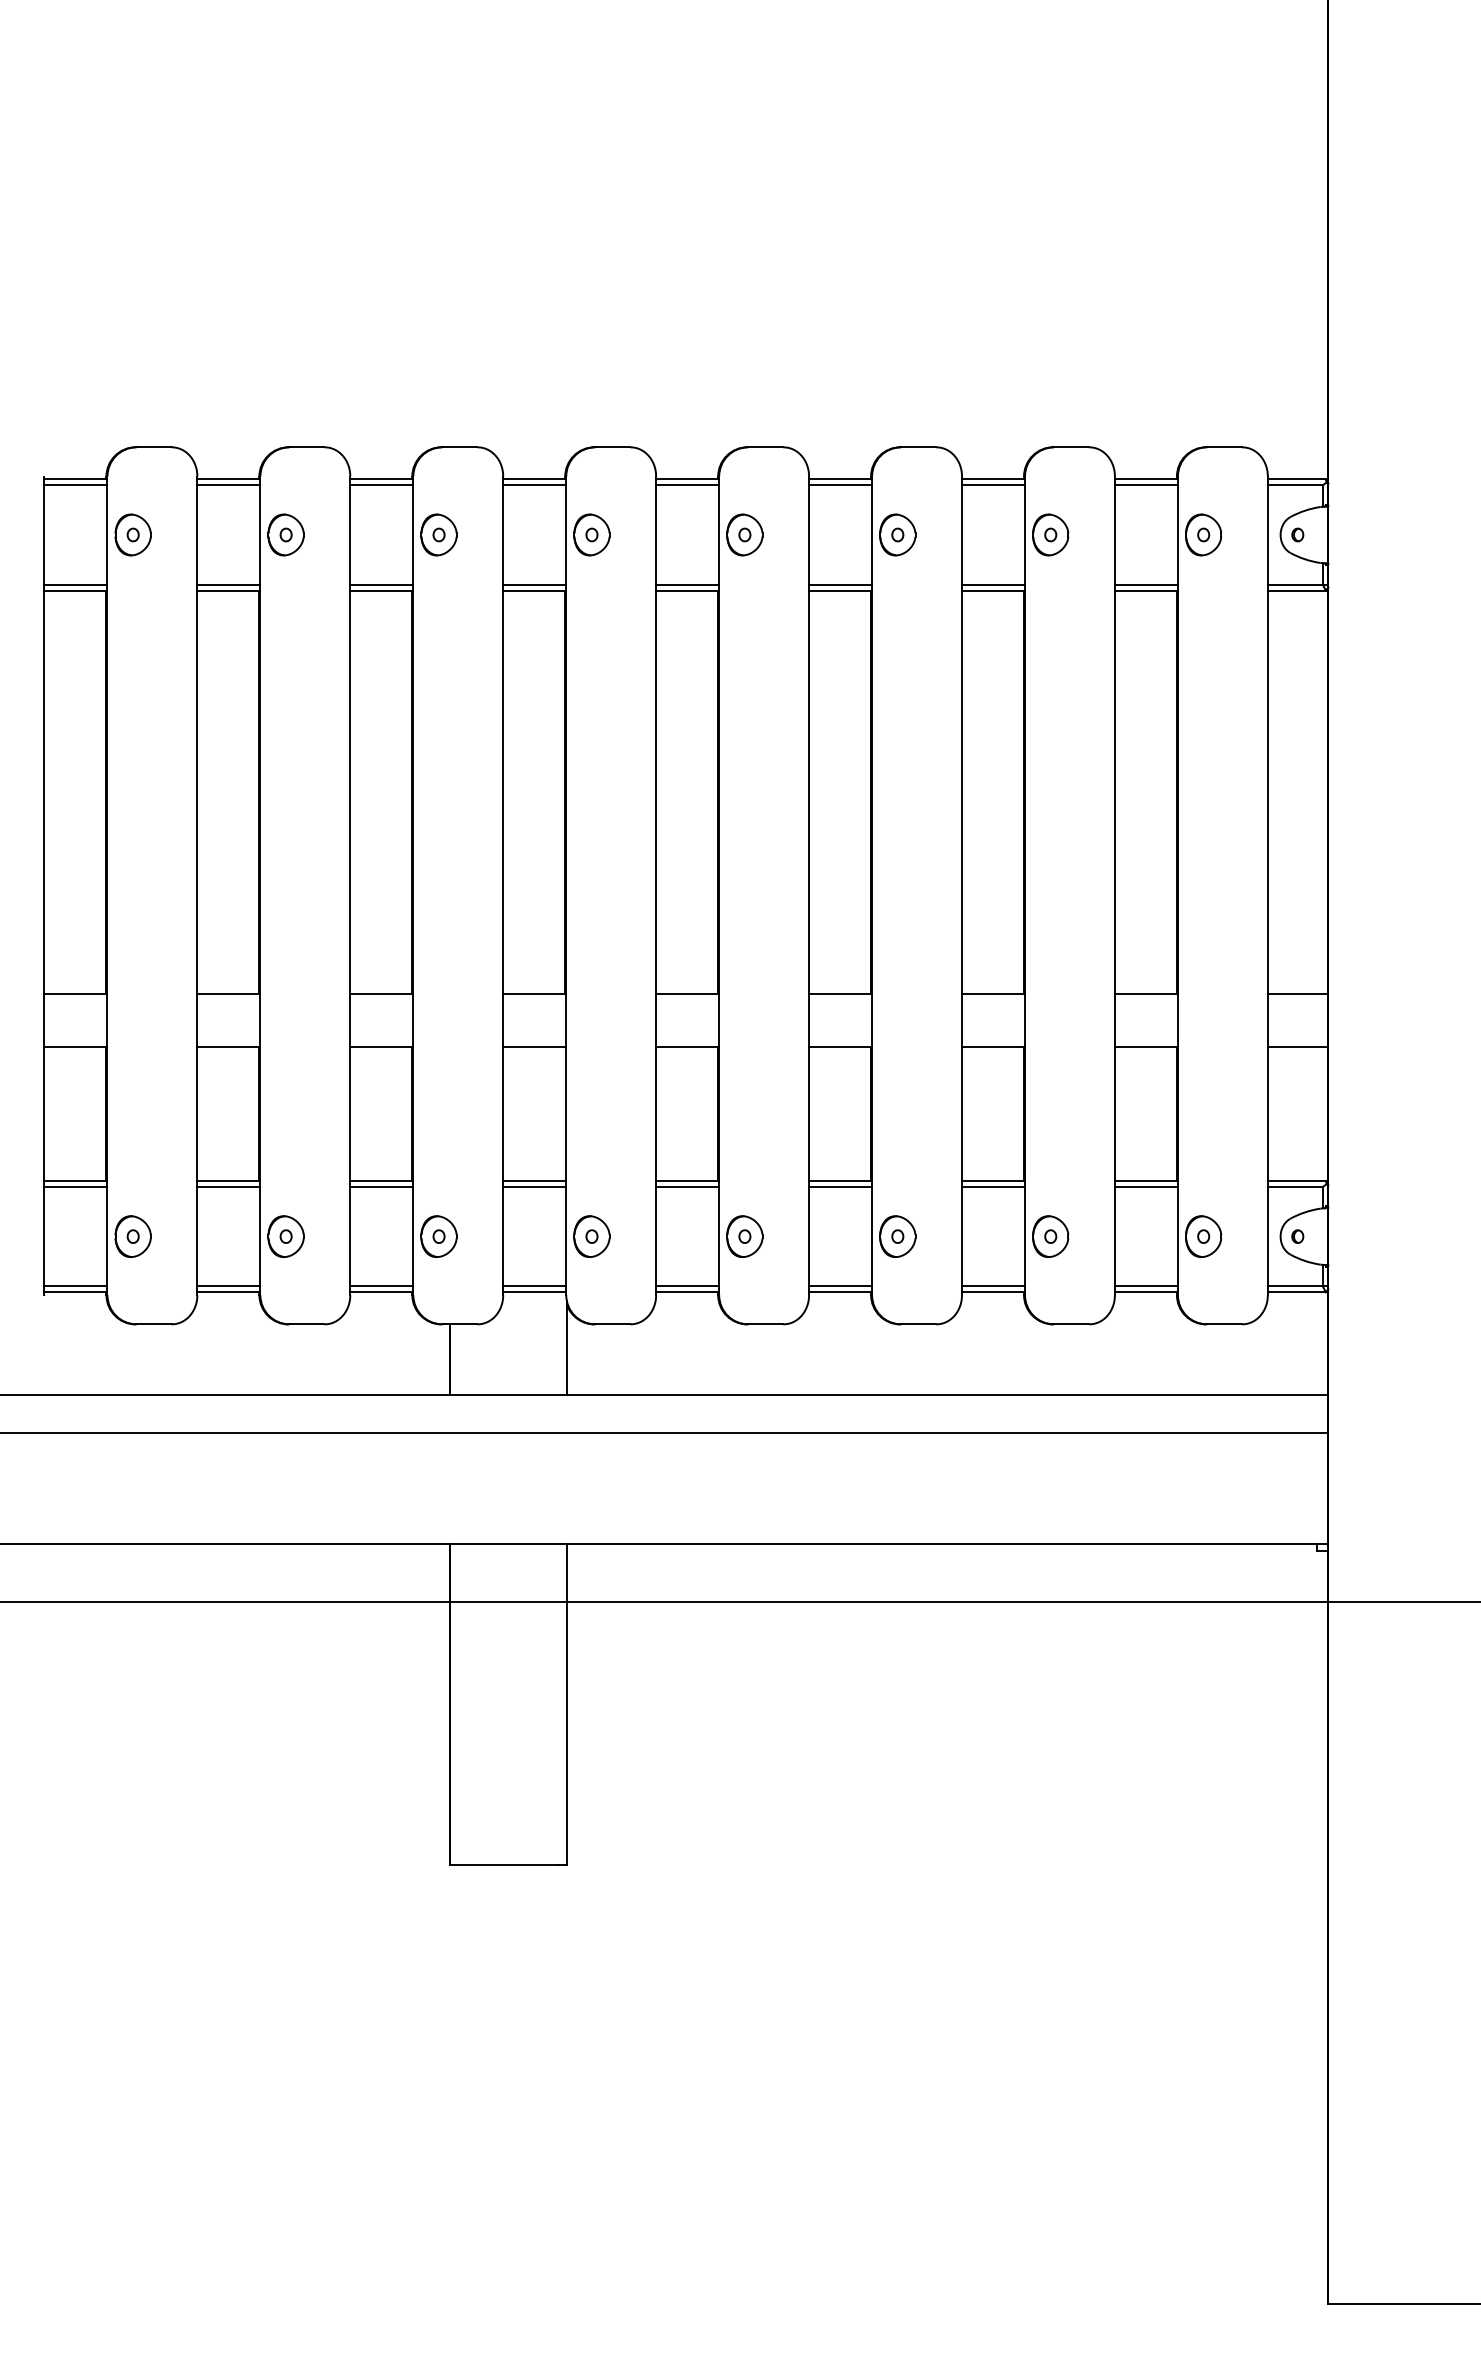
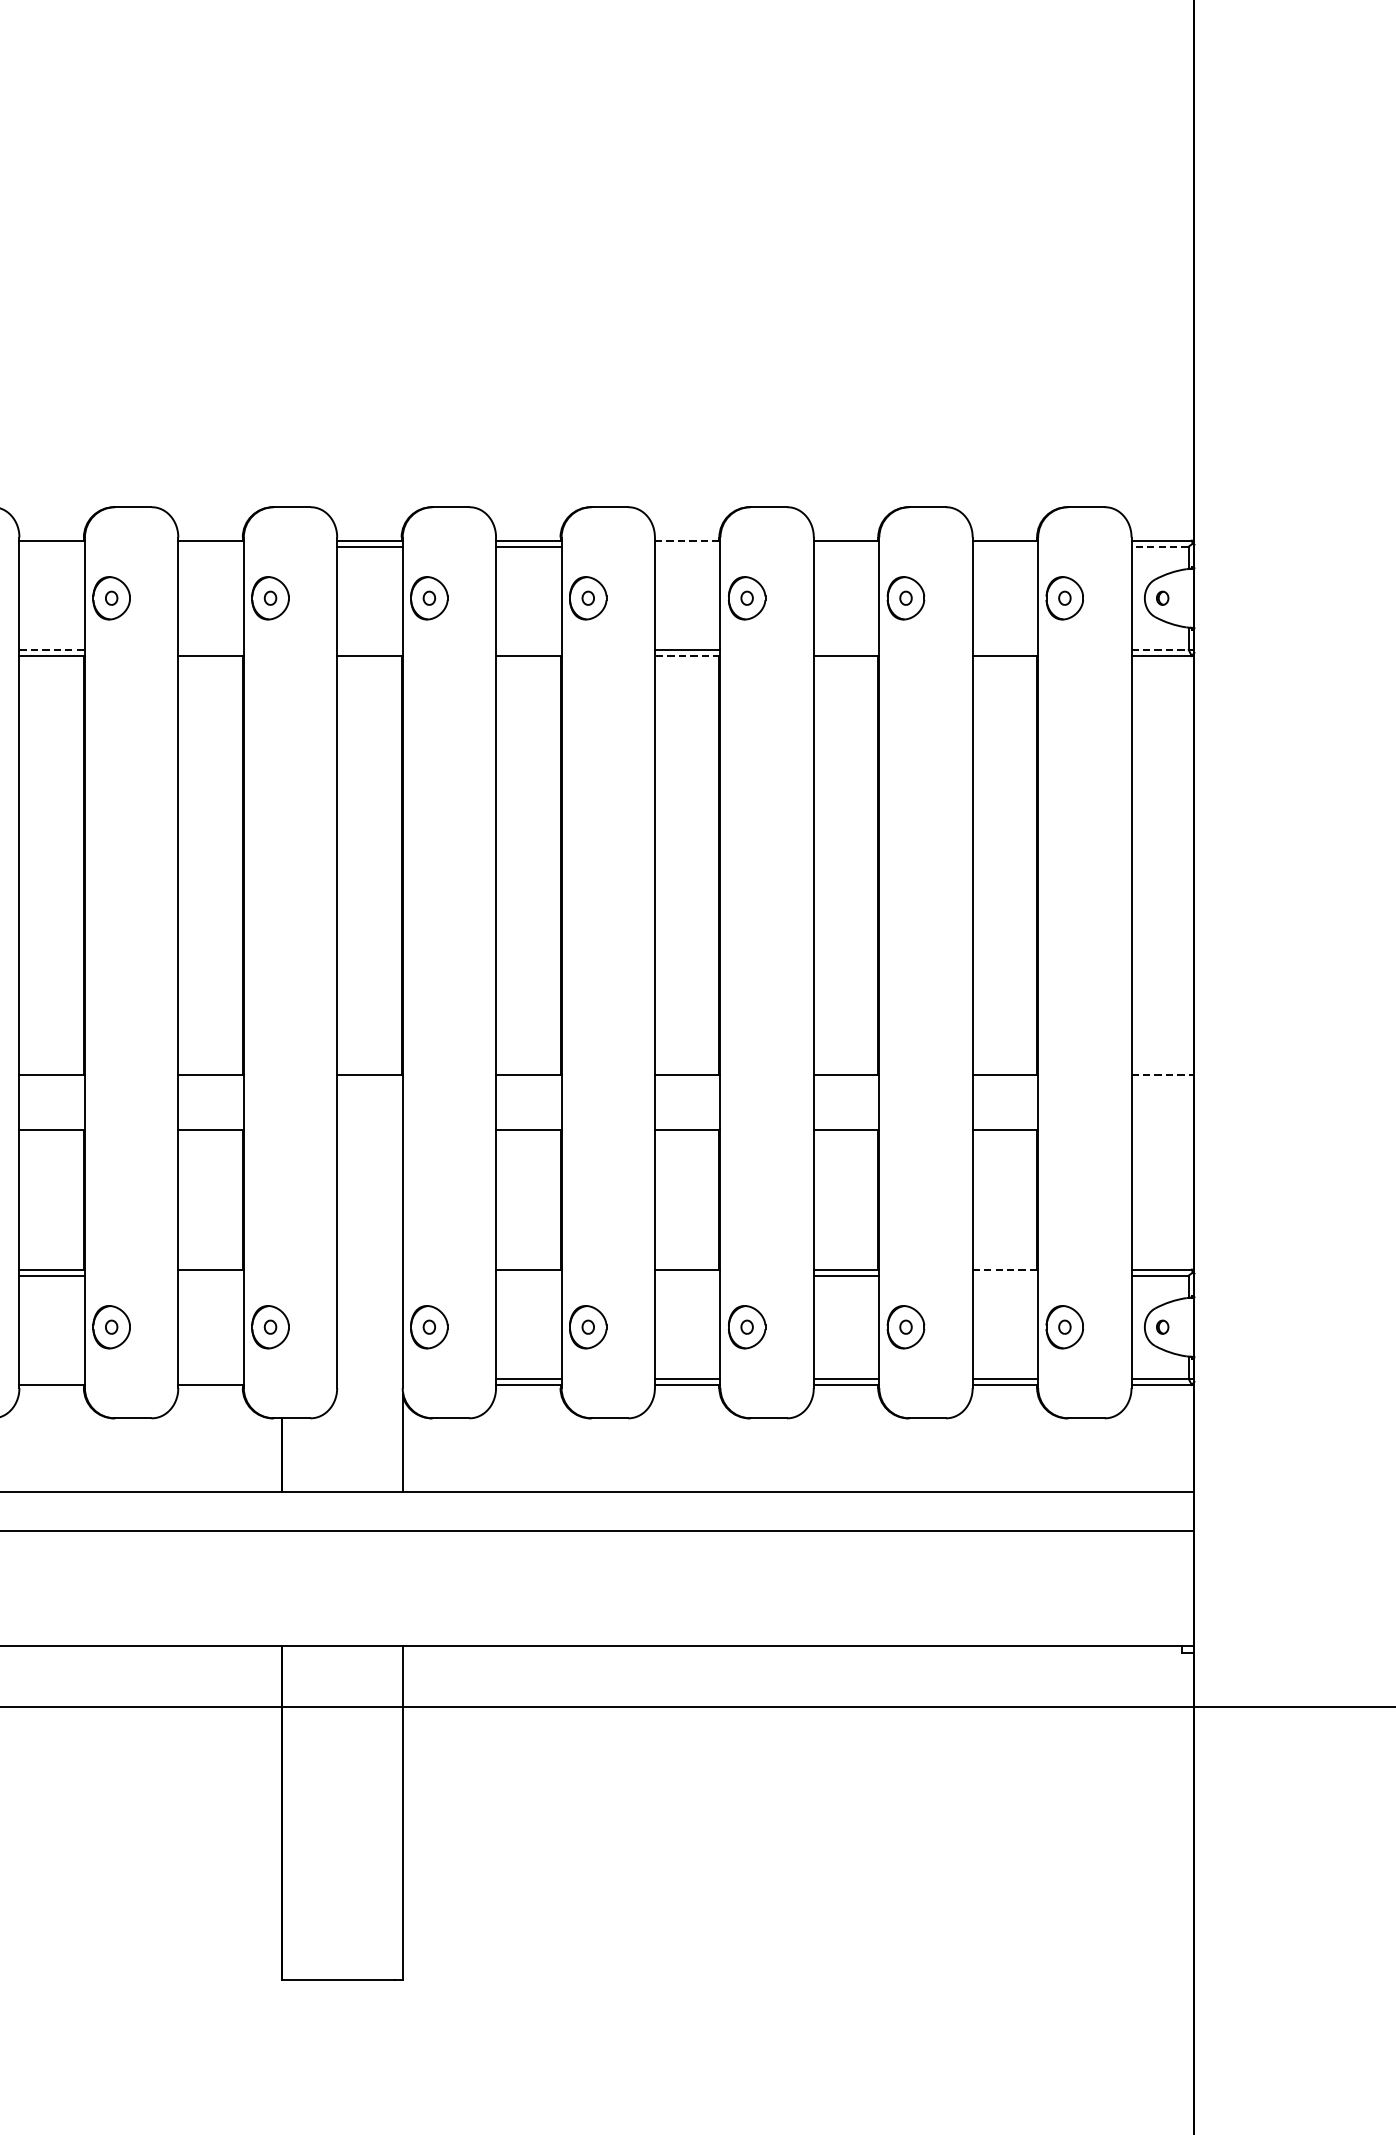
line: (840, 479) -> (687, 540), solid -> dashed
line: (228, 485) -> (51, 546), removed
line: (381, 485) -> (210, 546), removed
line: (840, 485) -> (687, 546), removed
line: (993, 485) -> (846, 546), removed
line: (1145, 485) -> (1004, 546), removed
line: (1295, 485) -> (1160, 546), solid -> dashed
line: (228, 584) -> (51, 649), solid -> dashed
line: (381, 584) -> (210, 649), removed
line: (534, 584) -> (369, 649), removed
line: (687, 584) -> (528, 649), removed
line: (993, 584) -> (846, 649), removed
line: (1145, 584) -> (1004, 649), removed
line: (1295, 584) -> (1160, 649), solid -> dashed
line: (840, 590) -> (687, 655), solid -> dashed
line: (1298, 994) -> (1163, 1075), solid -> dashed
line: (534, 1046) -> (369, 1129), removed
line: (1297, 1046) -> (1162, 1129), removed
line: (534, 1181) -> (369, 1269), removed
line: (1146, 1181) -> (1005, 1269), solid -> dashed
line: (381, 1186) -> (210, 1275), removed
line: (534, 1186) -> (369, 1275), removed
line: (687, 1186) -> (528, 1275), removed
line: (840, 1186) -> (687, 1275), removed
line: (1145, 1186) -> (1004, 1275), removed
line: (228, 1286) -> (51, 1379), removed
line: (381, 1286) -> (210, 1379), removed
line: (534, 1286) -> (369, 1379), removed
line: (534, 1292) -> (369, 1385), removed

